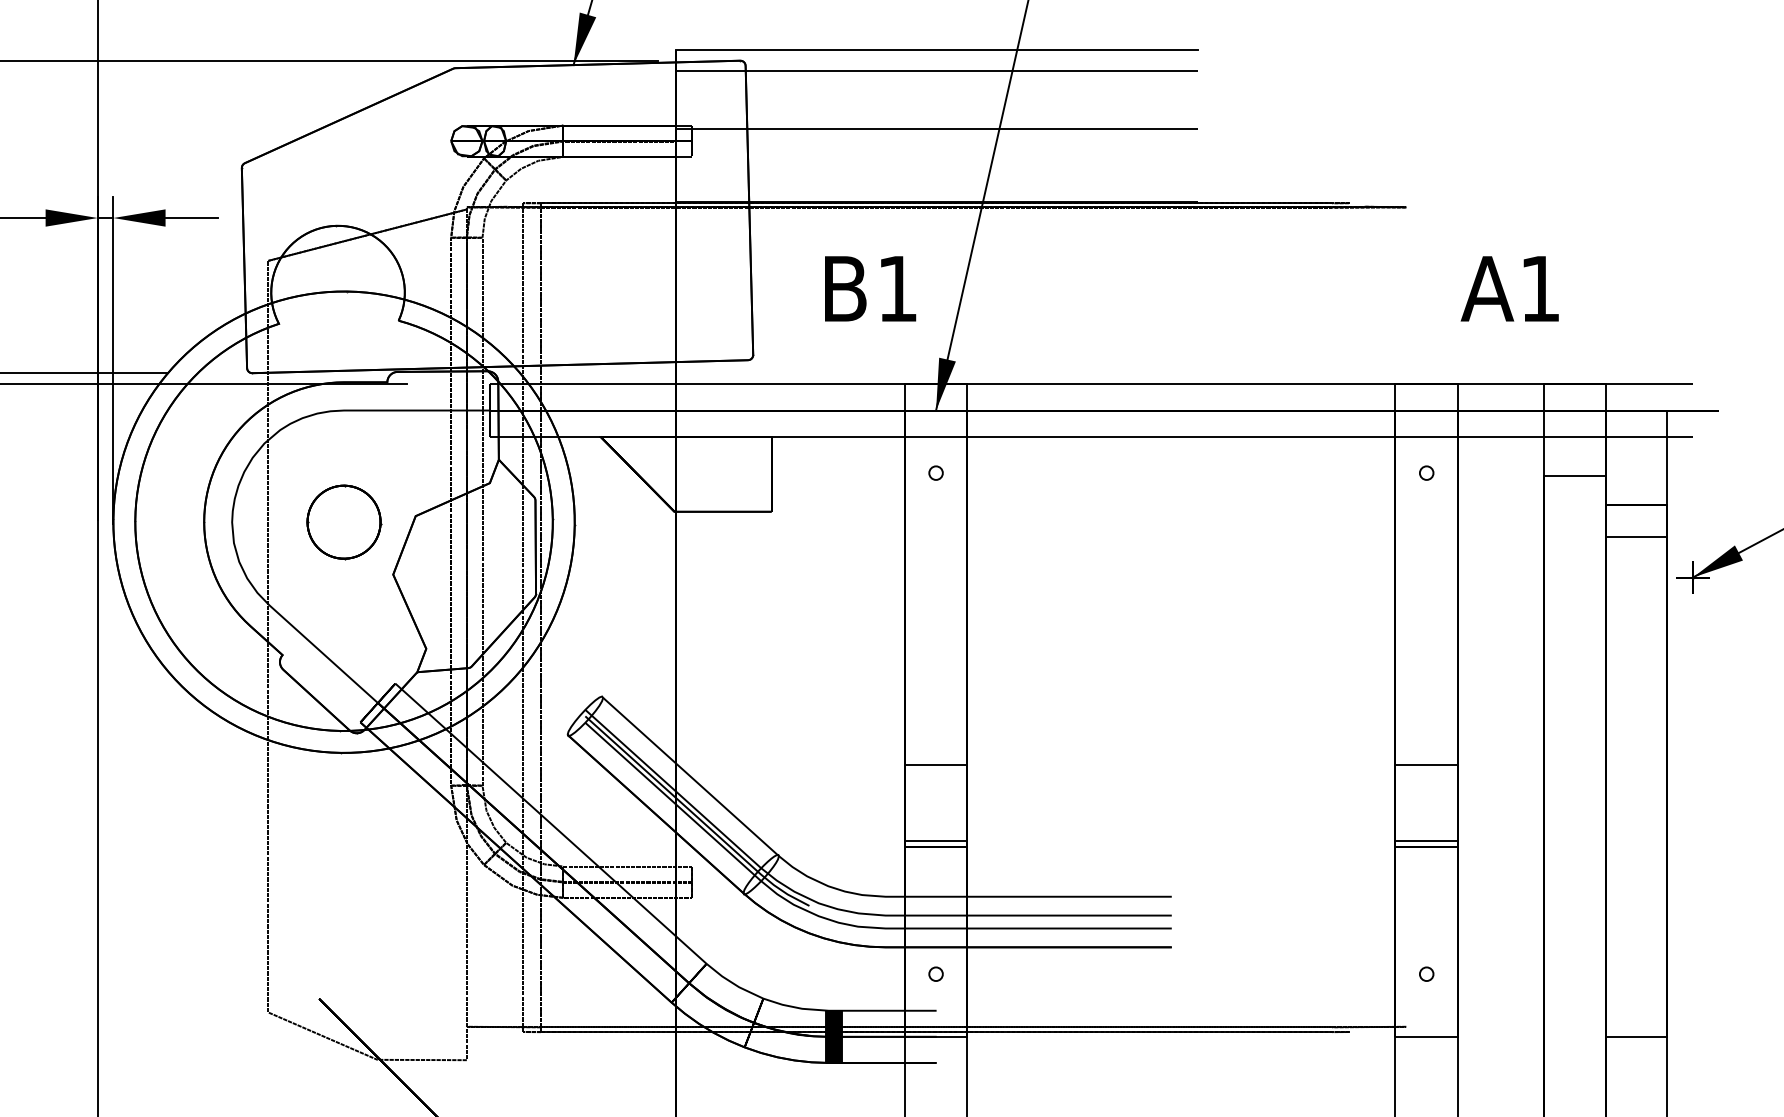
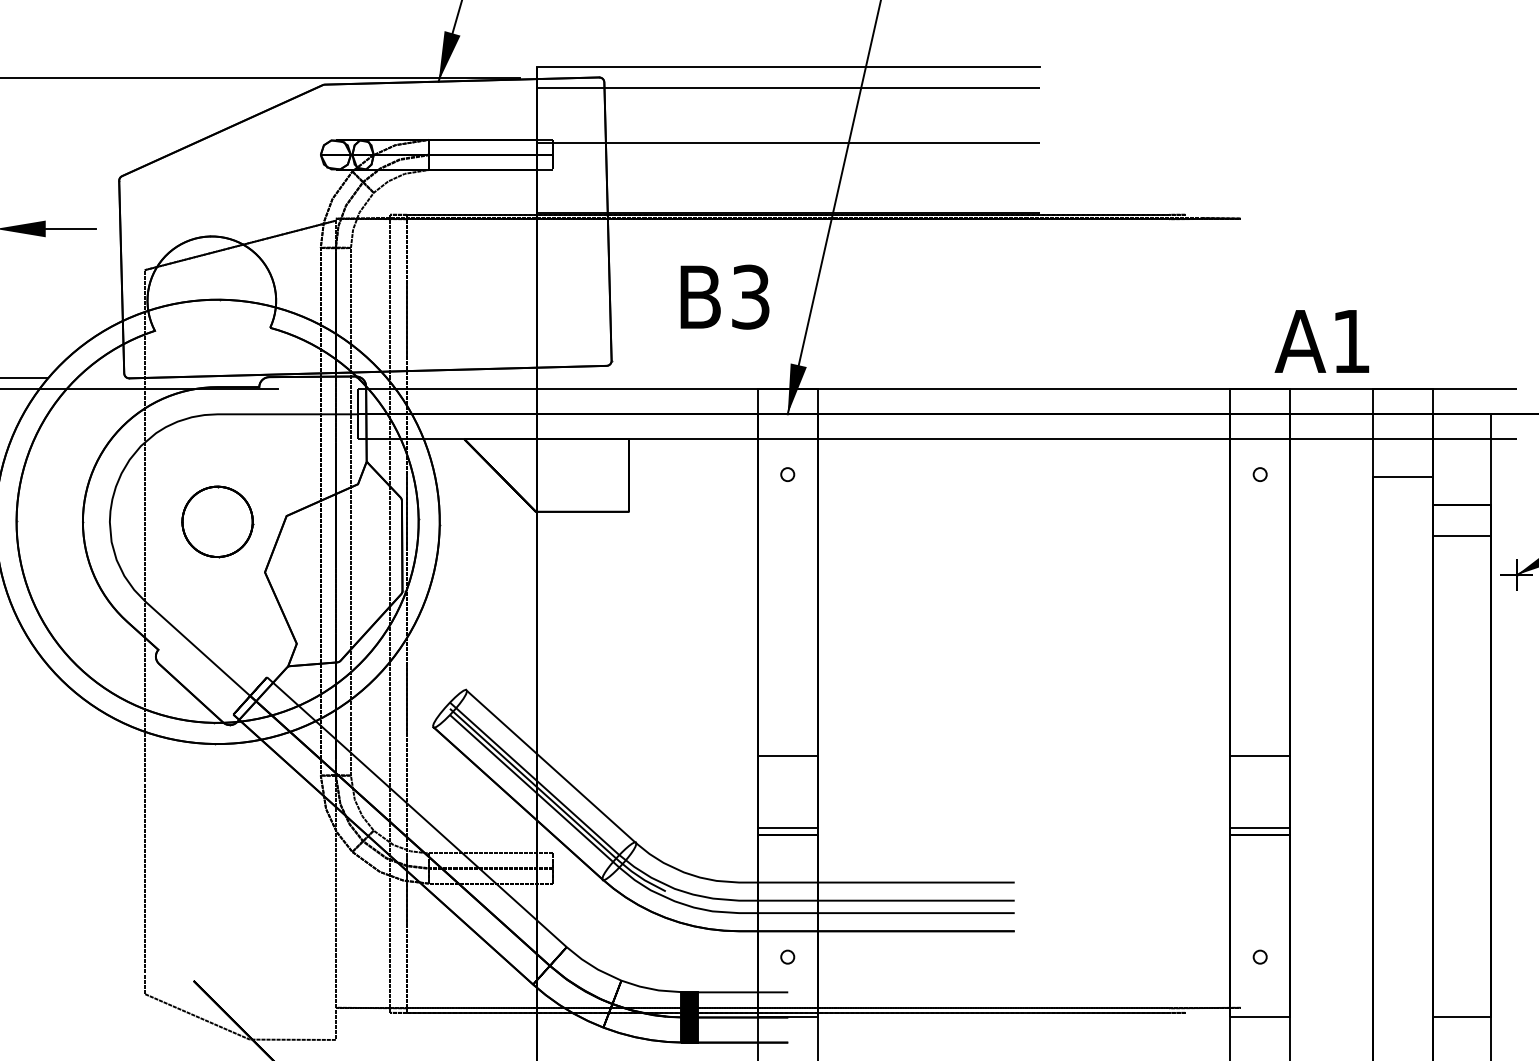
text: (897, 288) -> (750, 296), B1 -> B3
text: (1509, 288) -> (1321, 341), moved

